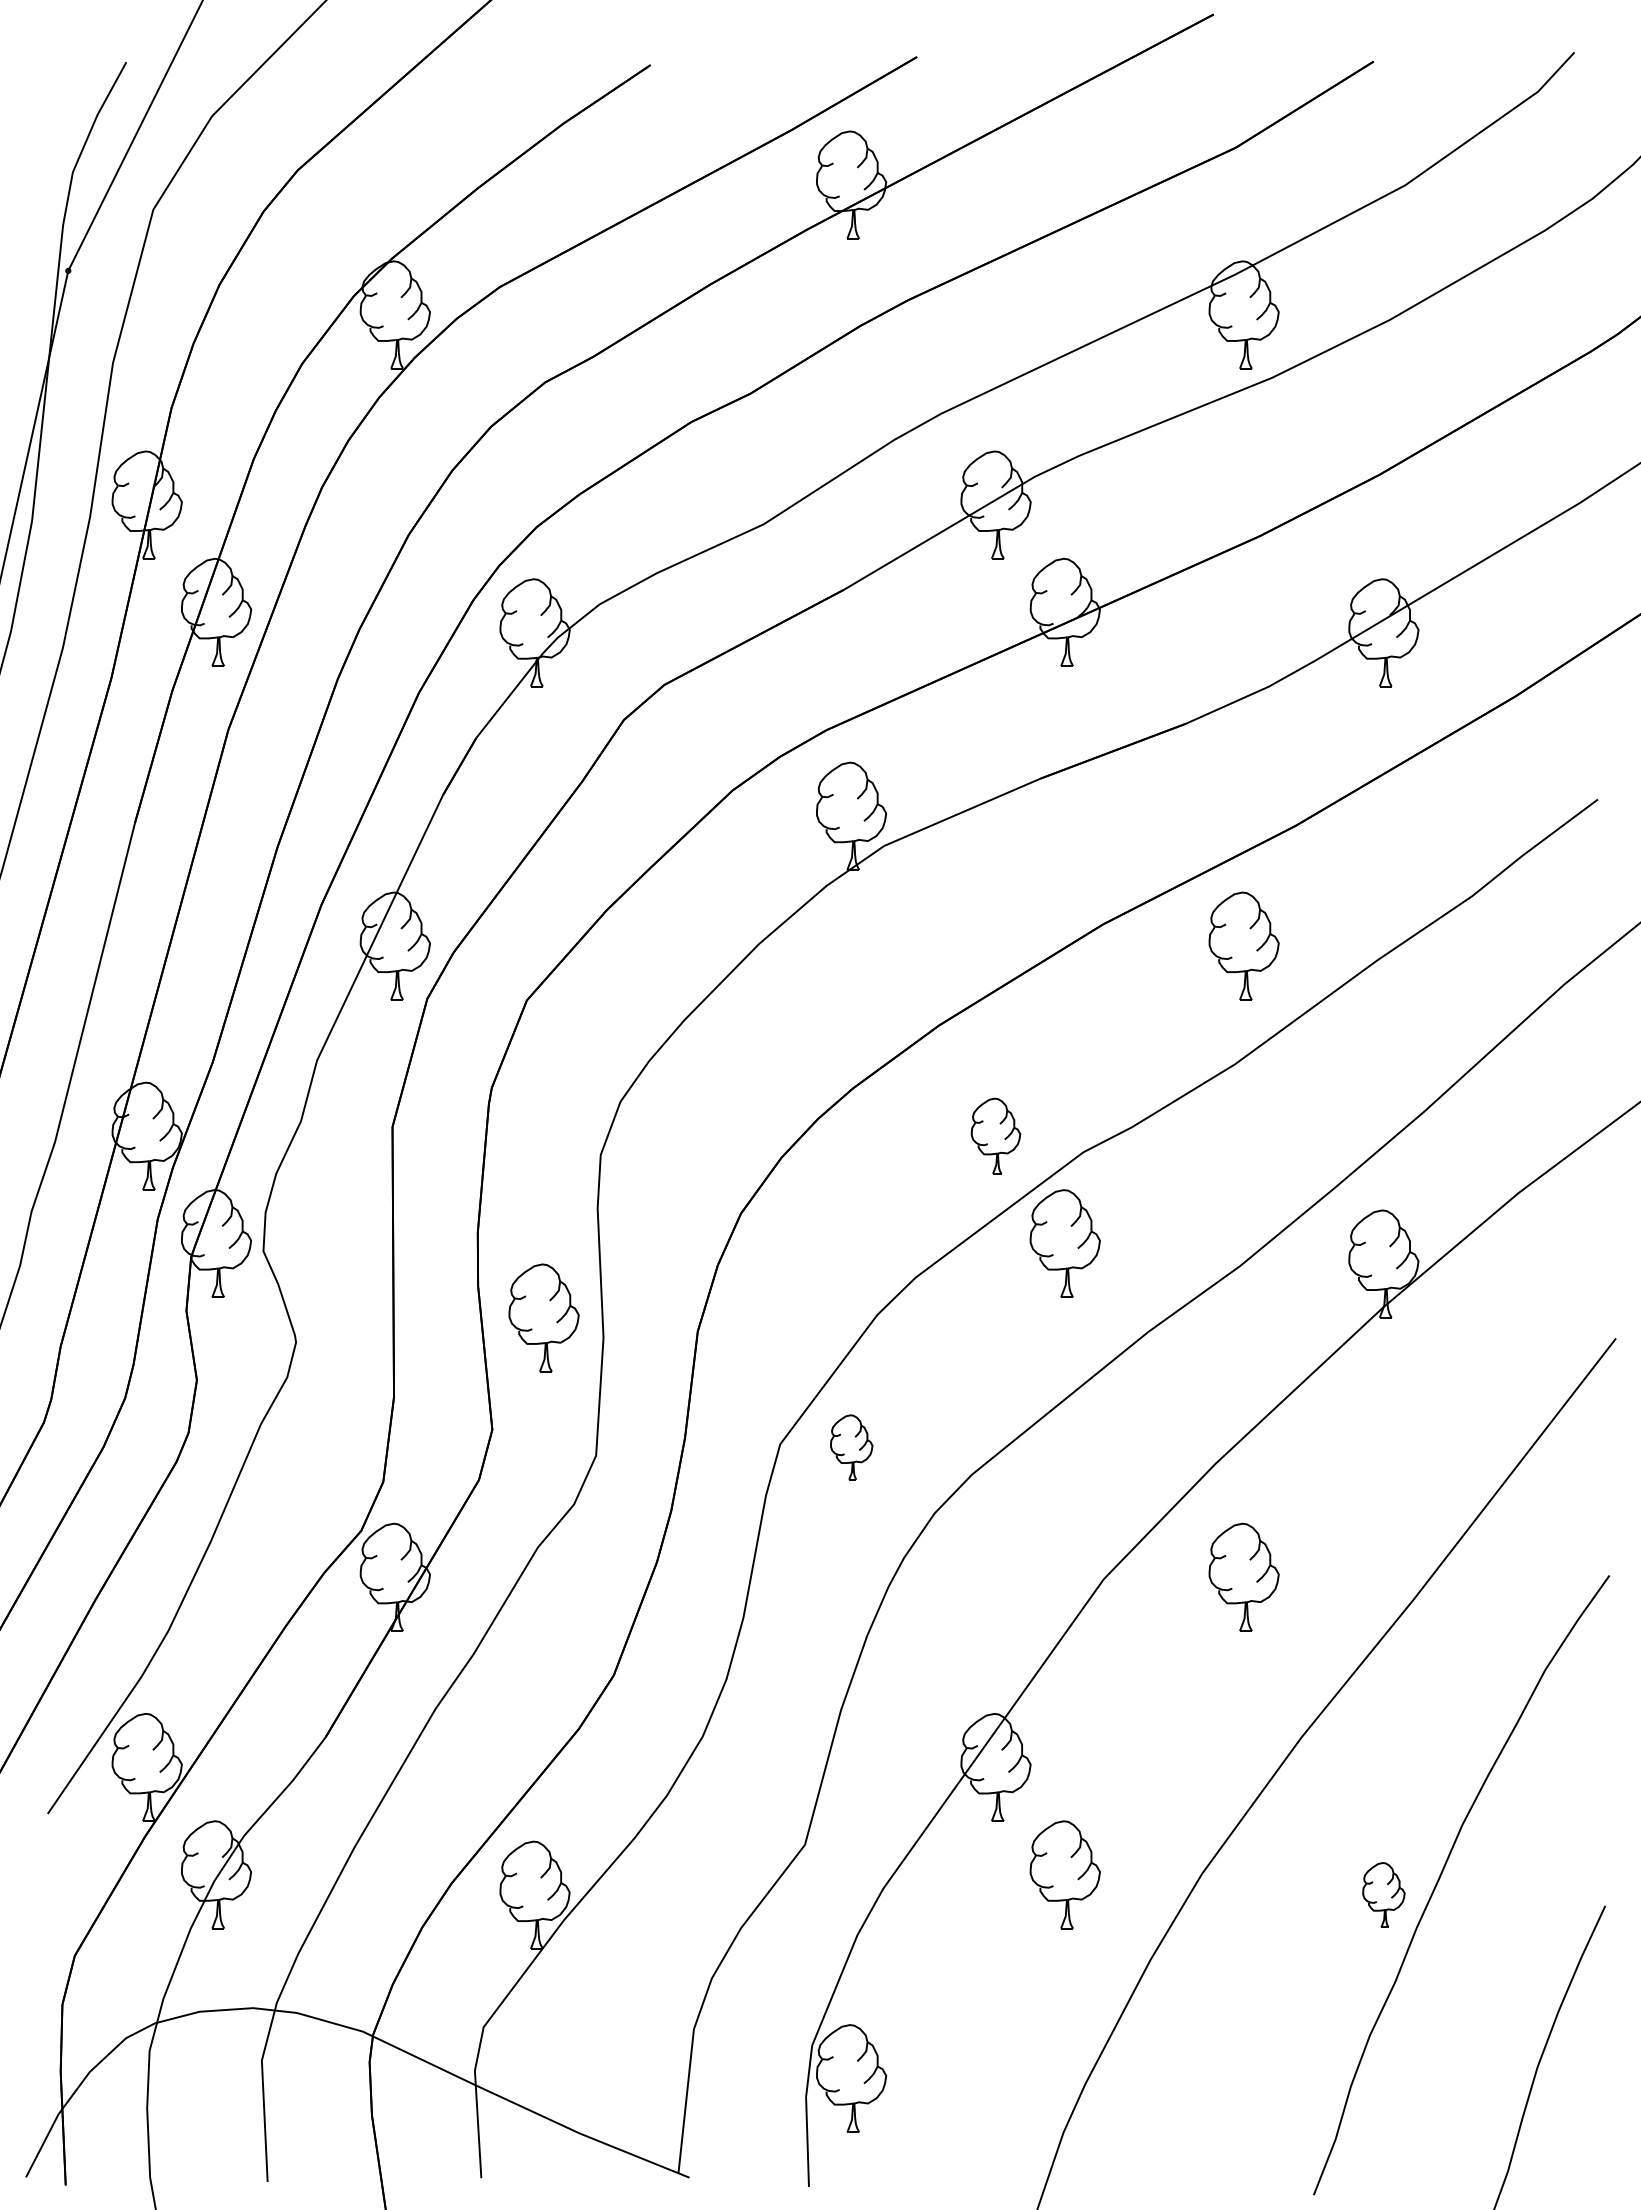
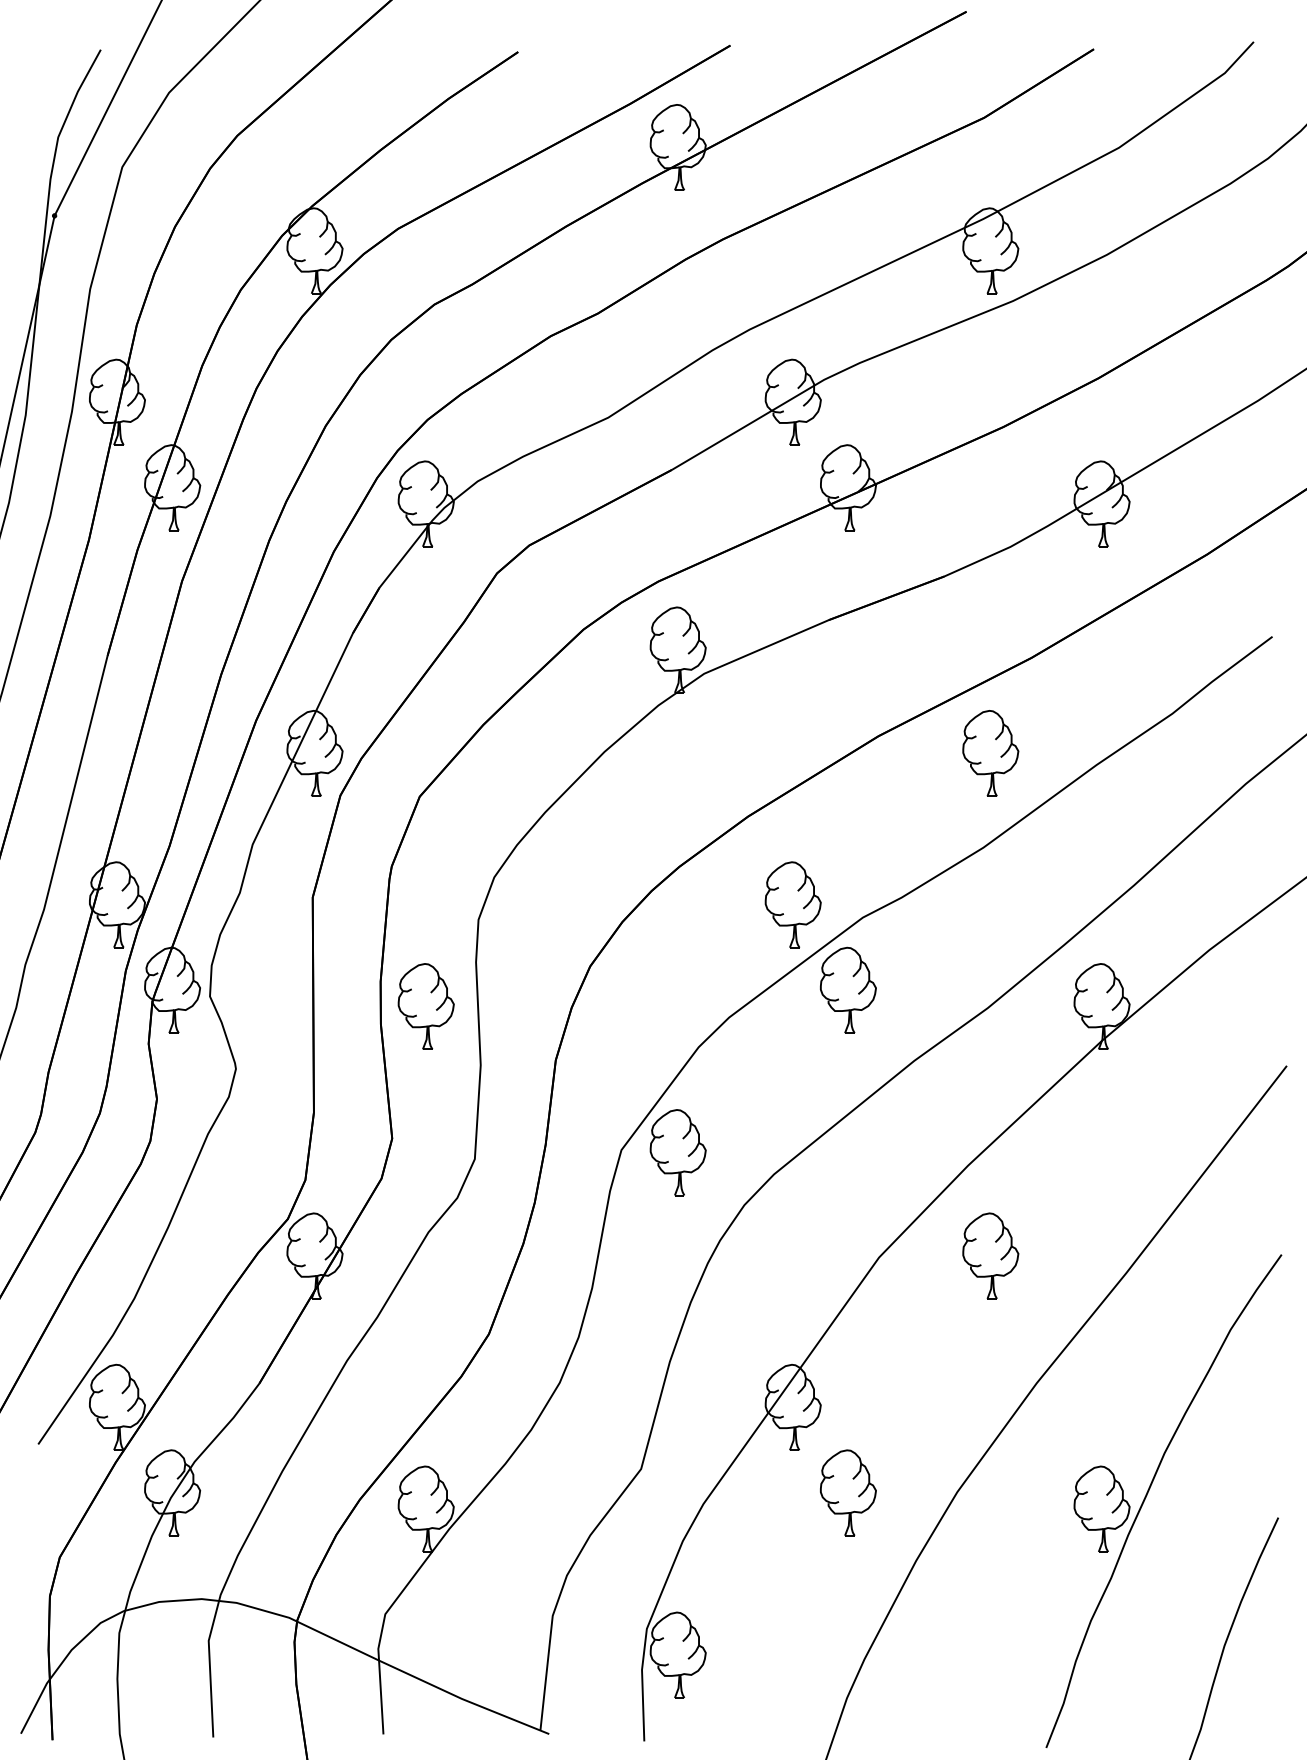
part: (995, 1135) -> (792, 904), size x1.43
part: (543, 1317) -> (425, 1006), moved
part: (851, 1447) -> (678, 1152), size x1.67
part: (1383, 1894) -> (1101, 1508), size x1.67

